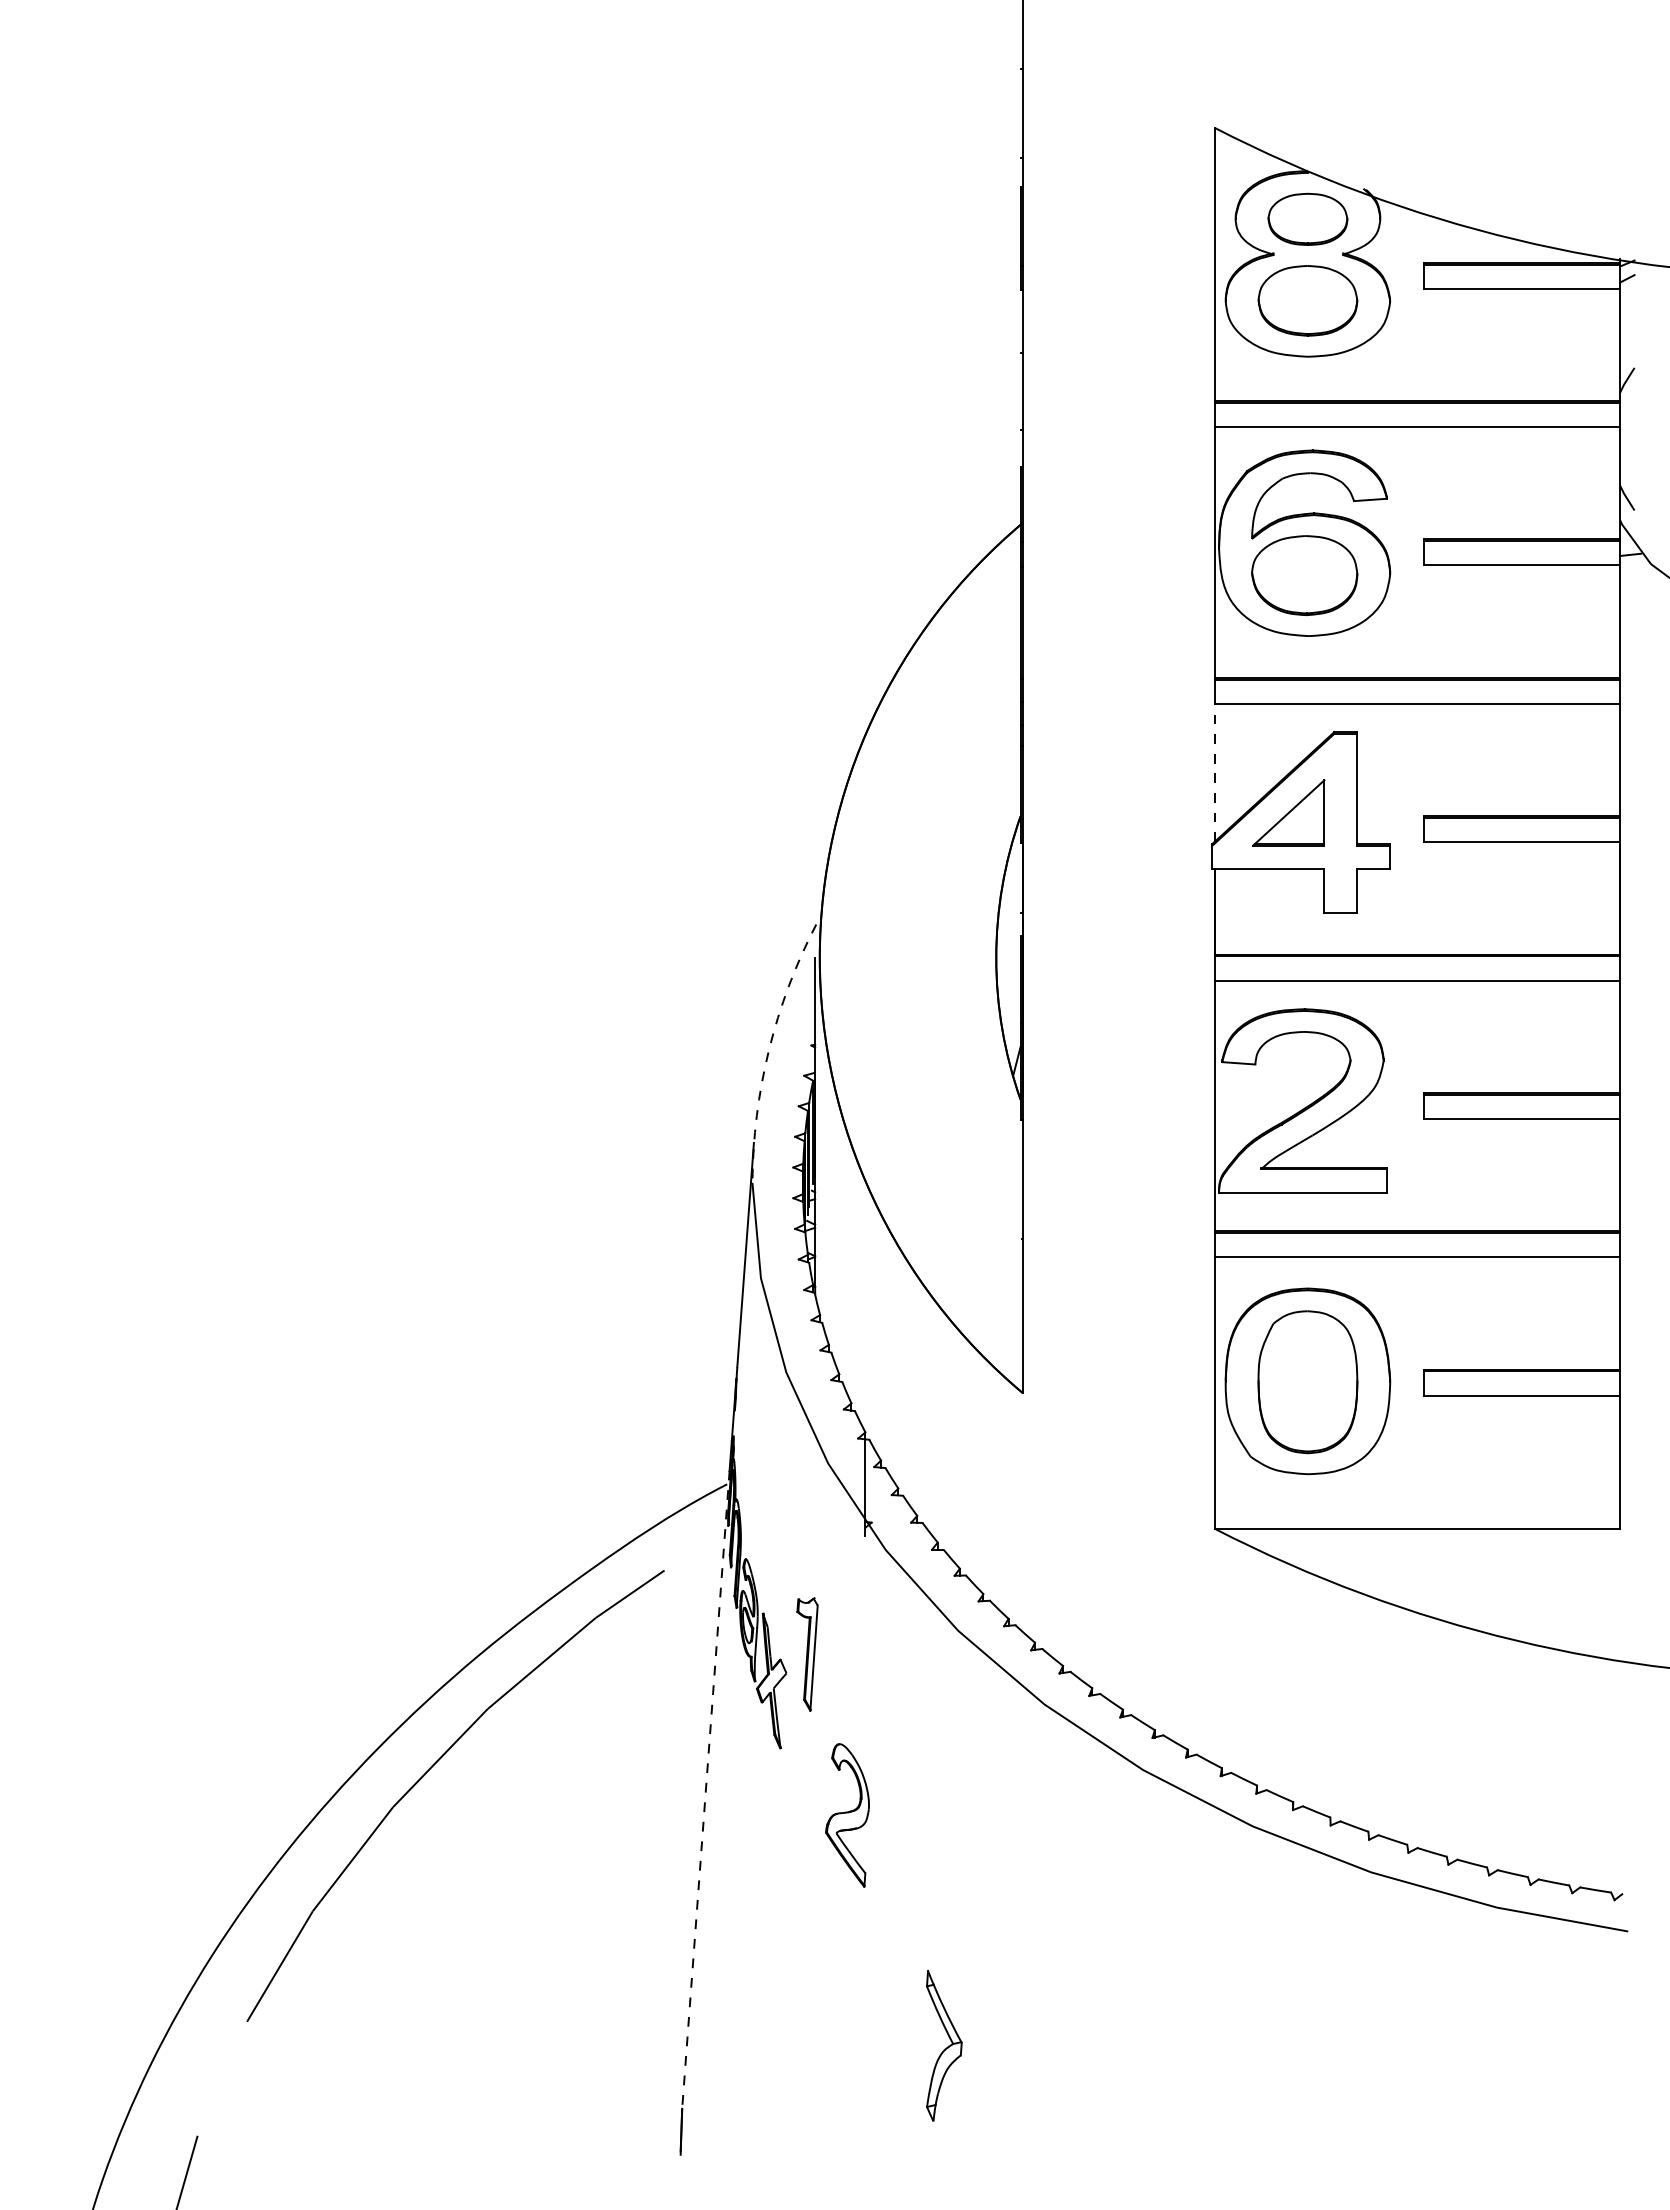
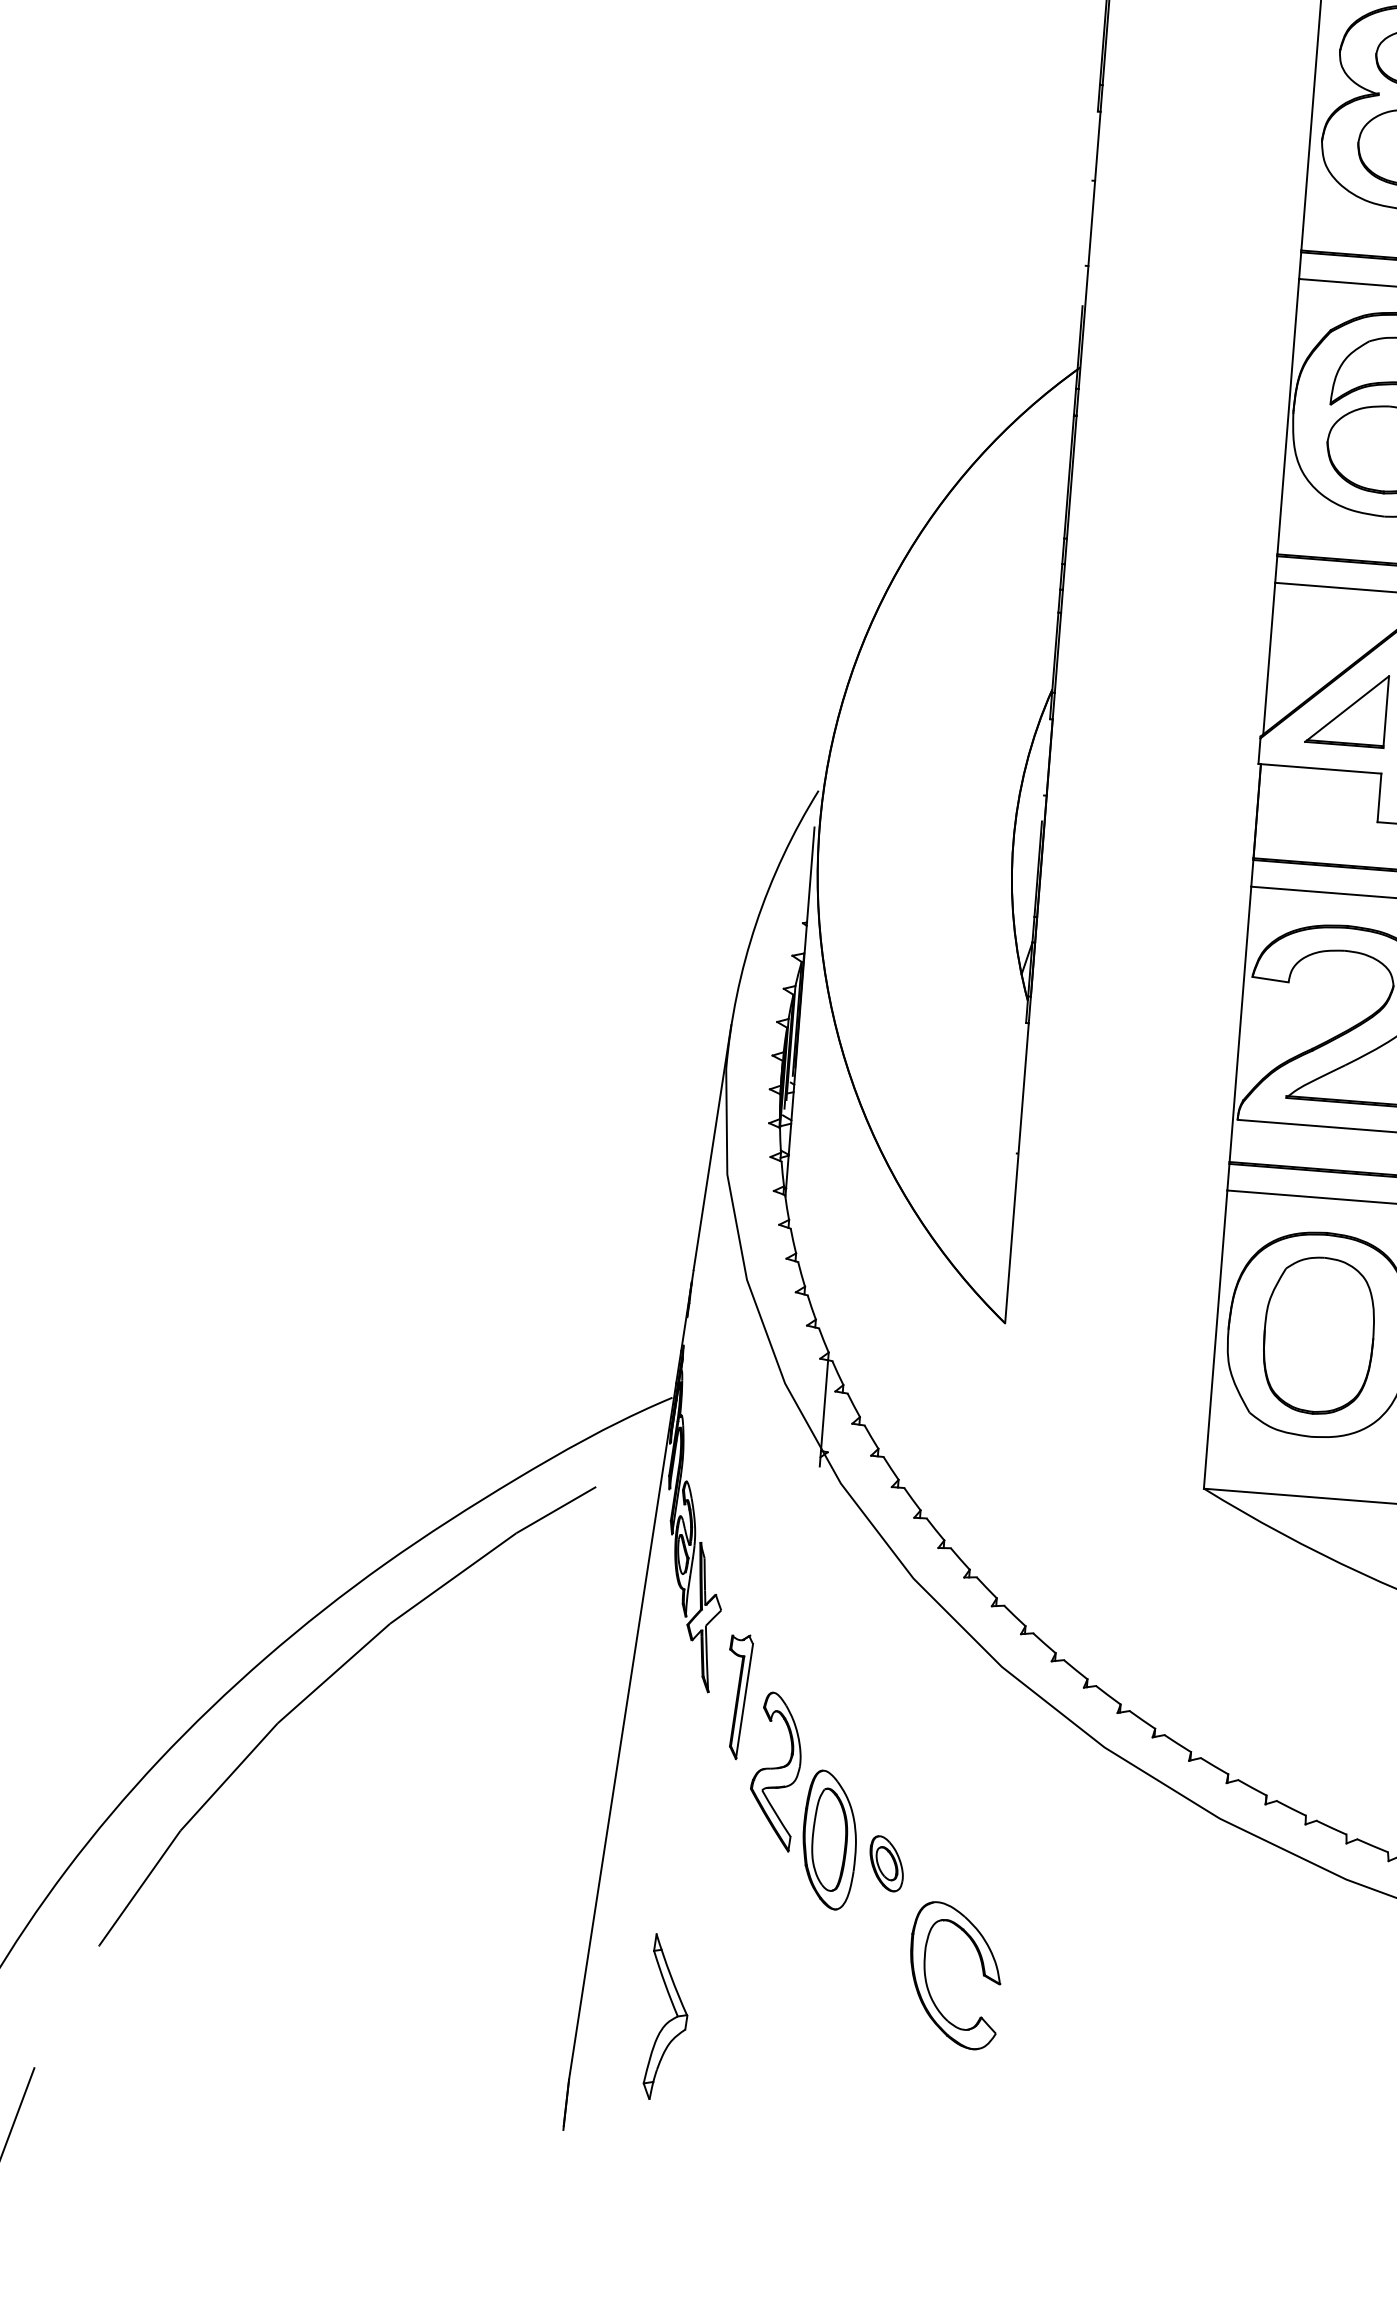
line: (1214, 772) -> (1269, 658), dashed -> solid
arc: (769, 1049) -> (756, 923), dashed -> solid
part: (807, 1654) -> (737, 1696), moved
line: (705, 1789) -> (622, 1730), dashed -> solid
part: (901, 1873) -> (830, 1840), added
part: (953, 1890) -> (885, 1863), added
part: (999, 1994) -> (927, 1981), added
part: (944, 2045) -> (668, 2017), moved

